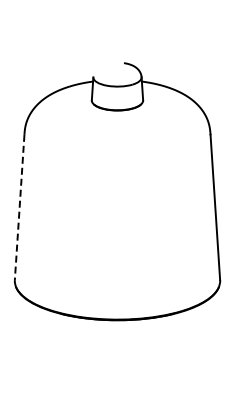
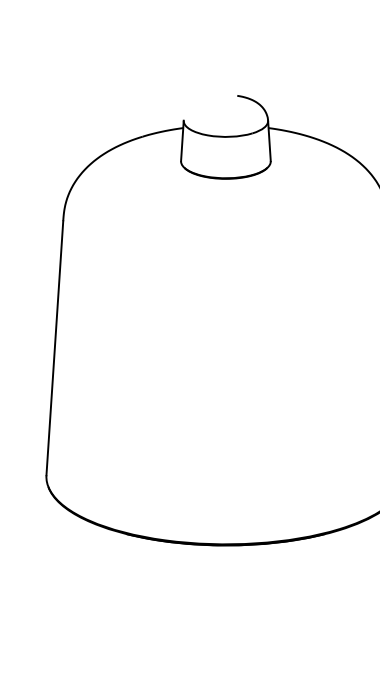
line: (19, 207) -> (54, 348), dashed -> solid

